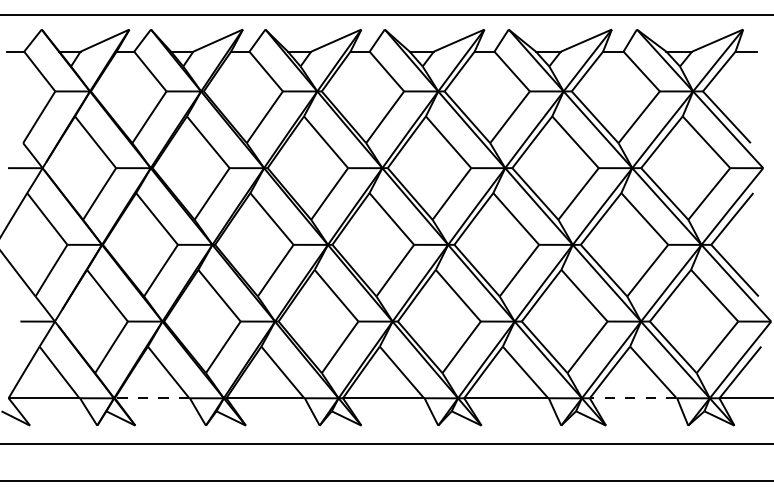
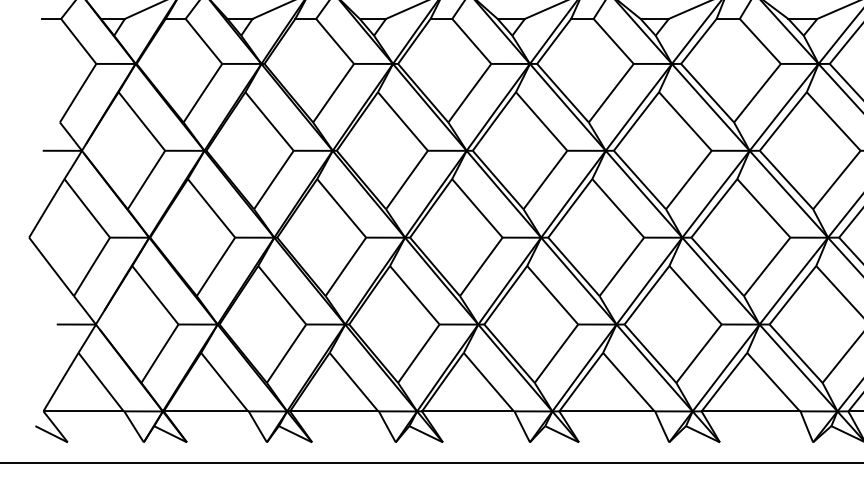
line: (152, 397) -> (206, 410), dashed -> solid
line: (632, 397) -> (749, 410), dashed -> solid

